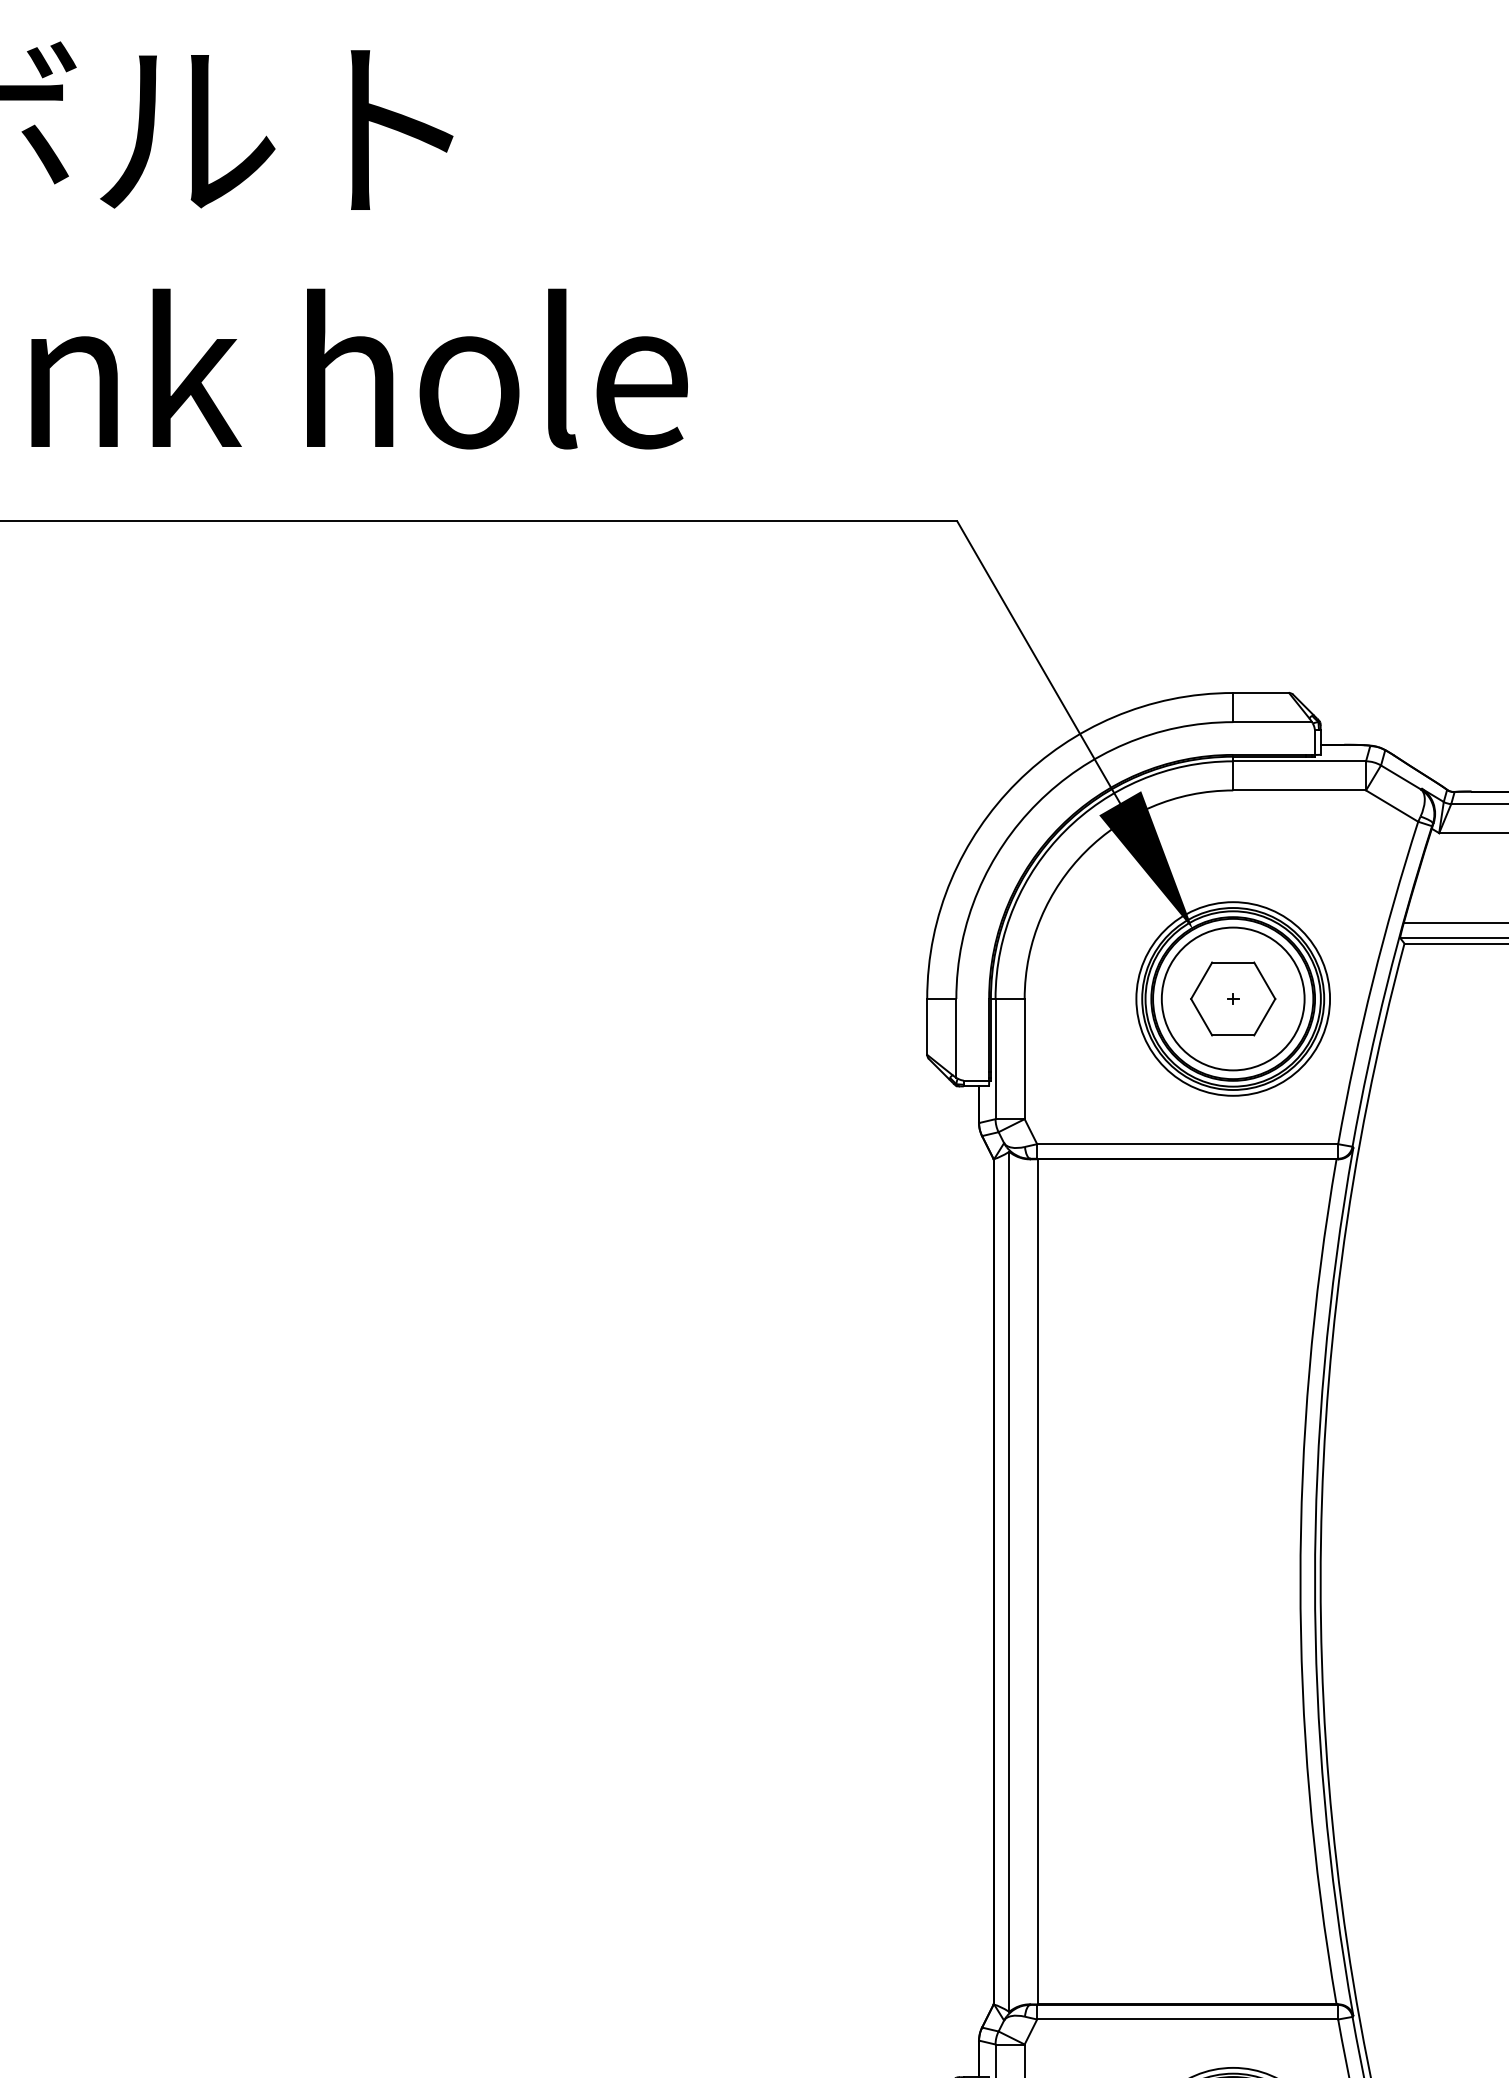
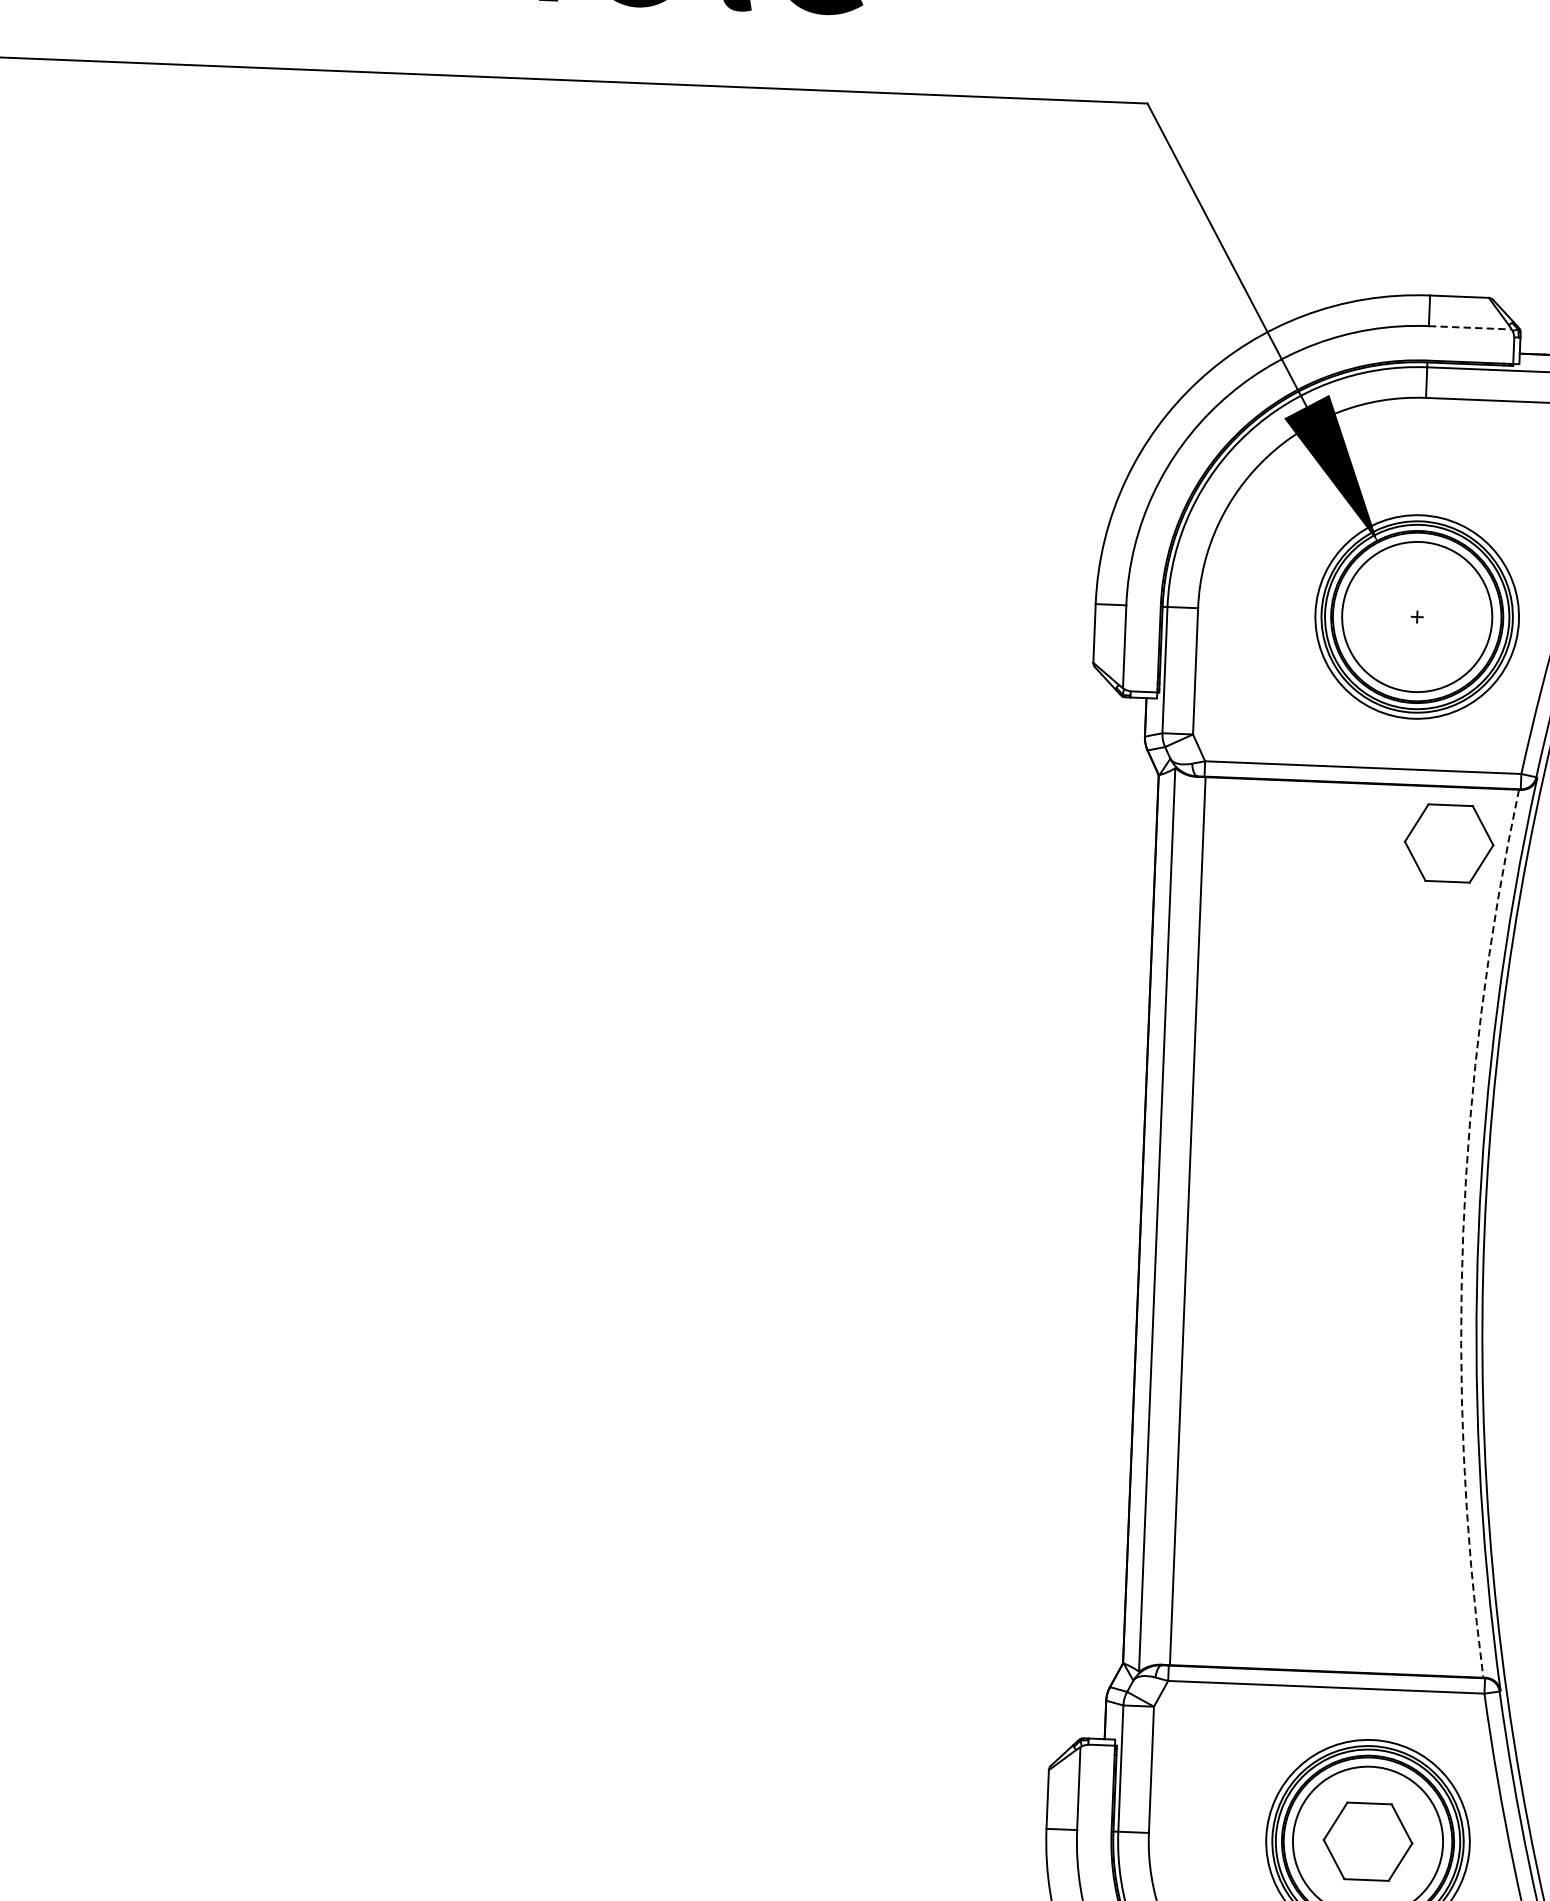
line: (1273, 722) -> (1471, 328), solid -> dashed
part: (1233, 998) -> (1449, 842), moved
arc: (1300, 1581) -> (1463, 1231), solid -> dashed

